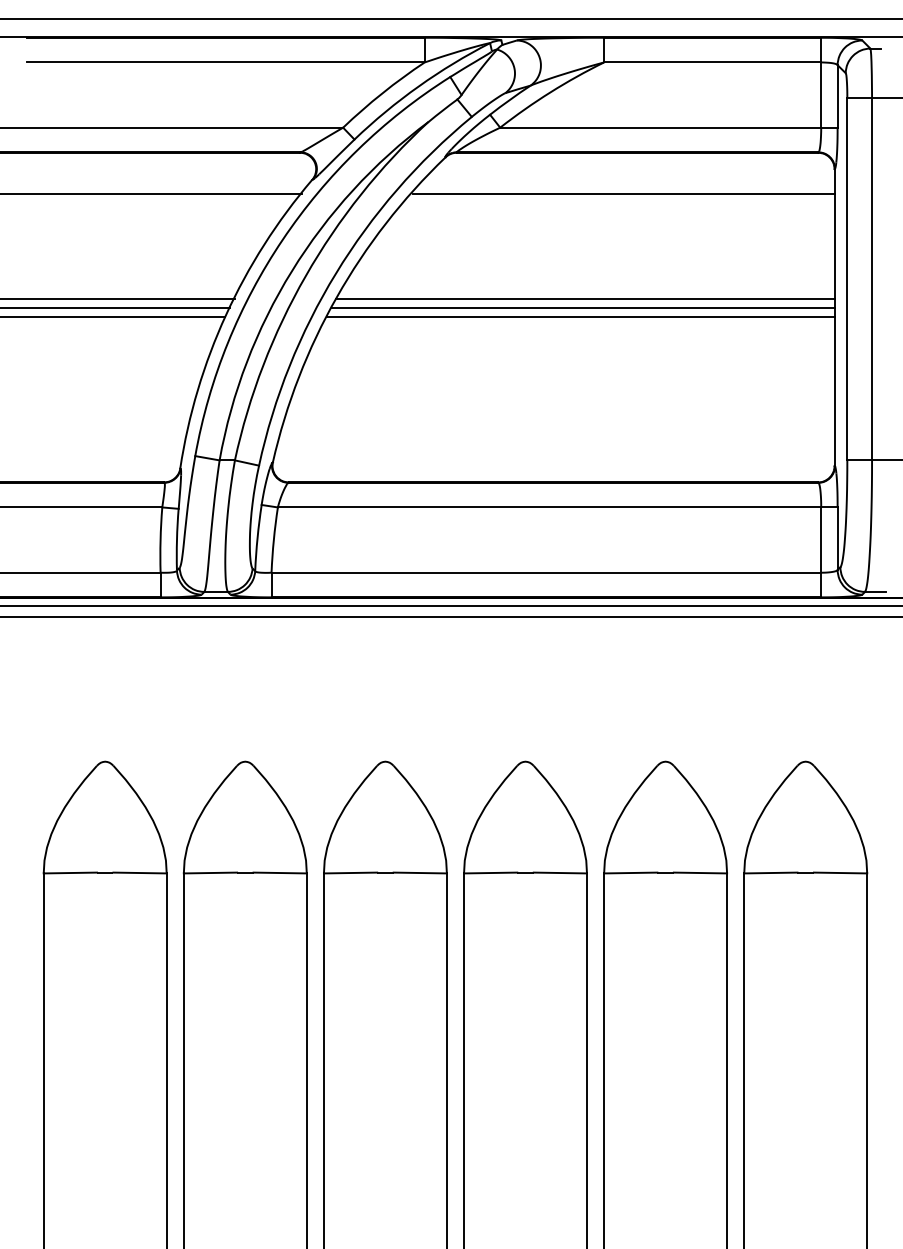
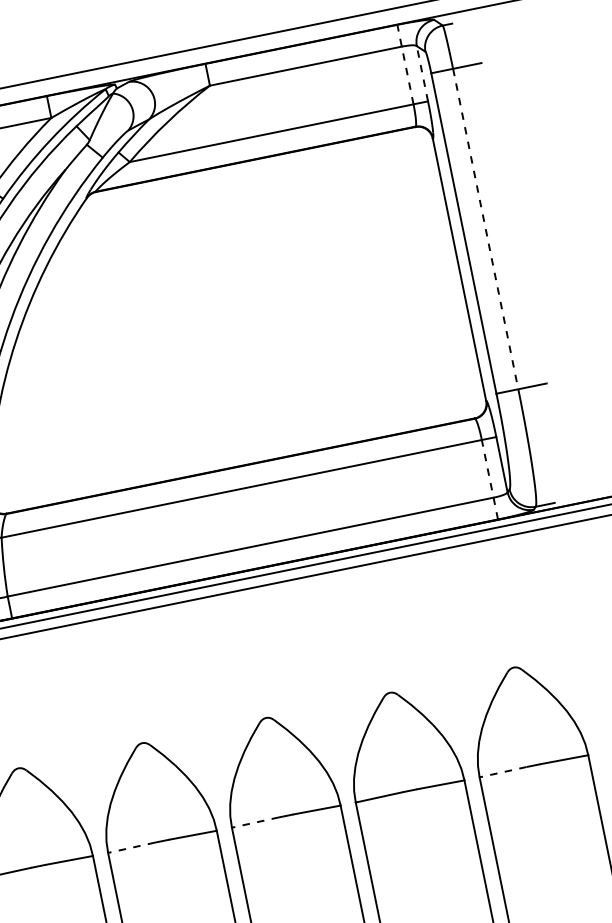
line: (821, 82) -> (405, 64), solid -> dashed
line: (837, 95) -> (422, 72), solid -> dashed
line: (623, 193) -> (250, 198), removed
line: (872, 279) -> (486, 229), solid -> dashed
line: (584, 299) -> (235, 298), removed
line: (582, 307) -> (234, 306), removed
line: (580, 317) -> (234, 315), removed
line: (821, 552) -> (490, 479), solid -> dashed
line: (350, 873) -> (131, 848), solid -> dashed
line: (490, 873) -> (255, 823), solid -> dashed
line: (770, 873) -> (502, 772), solid -> dashed

